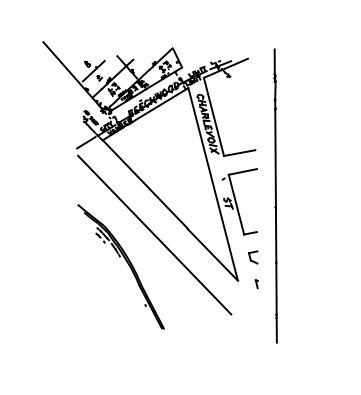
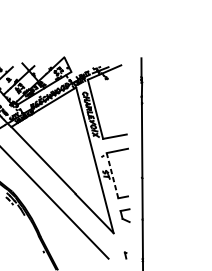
line: (236, 204) -> (112, 175), solid -> dashed
part: (253, 257) -> (125, 215), size x1.4
part: (256, 284) -> (125, 255), moved

